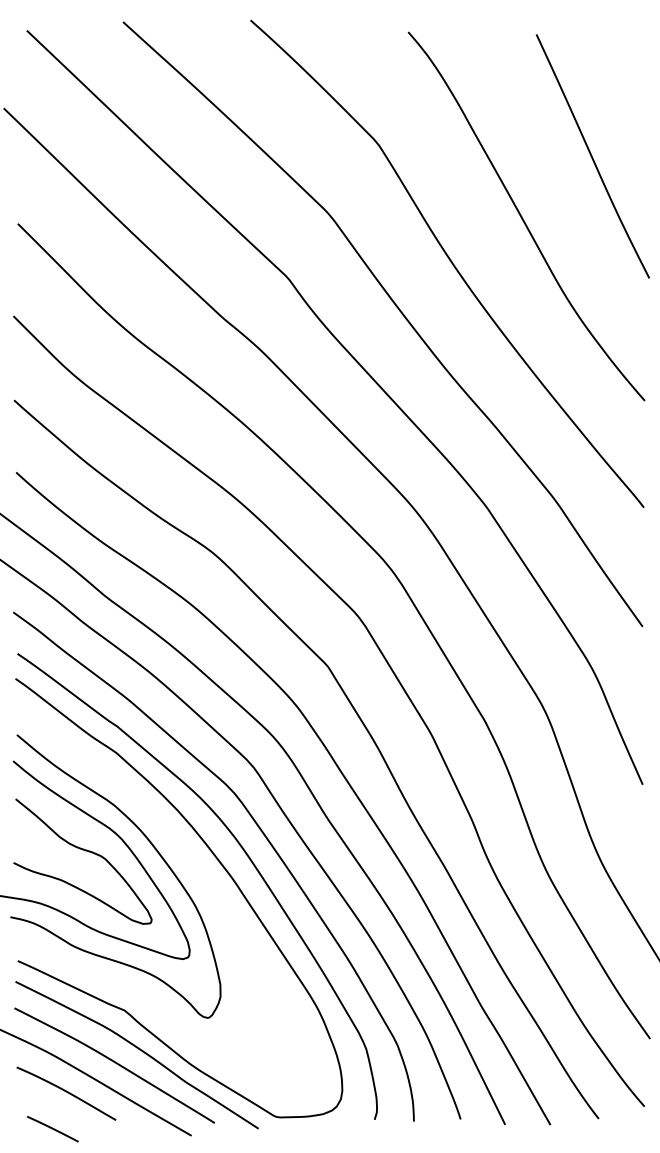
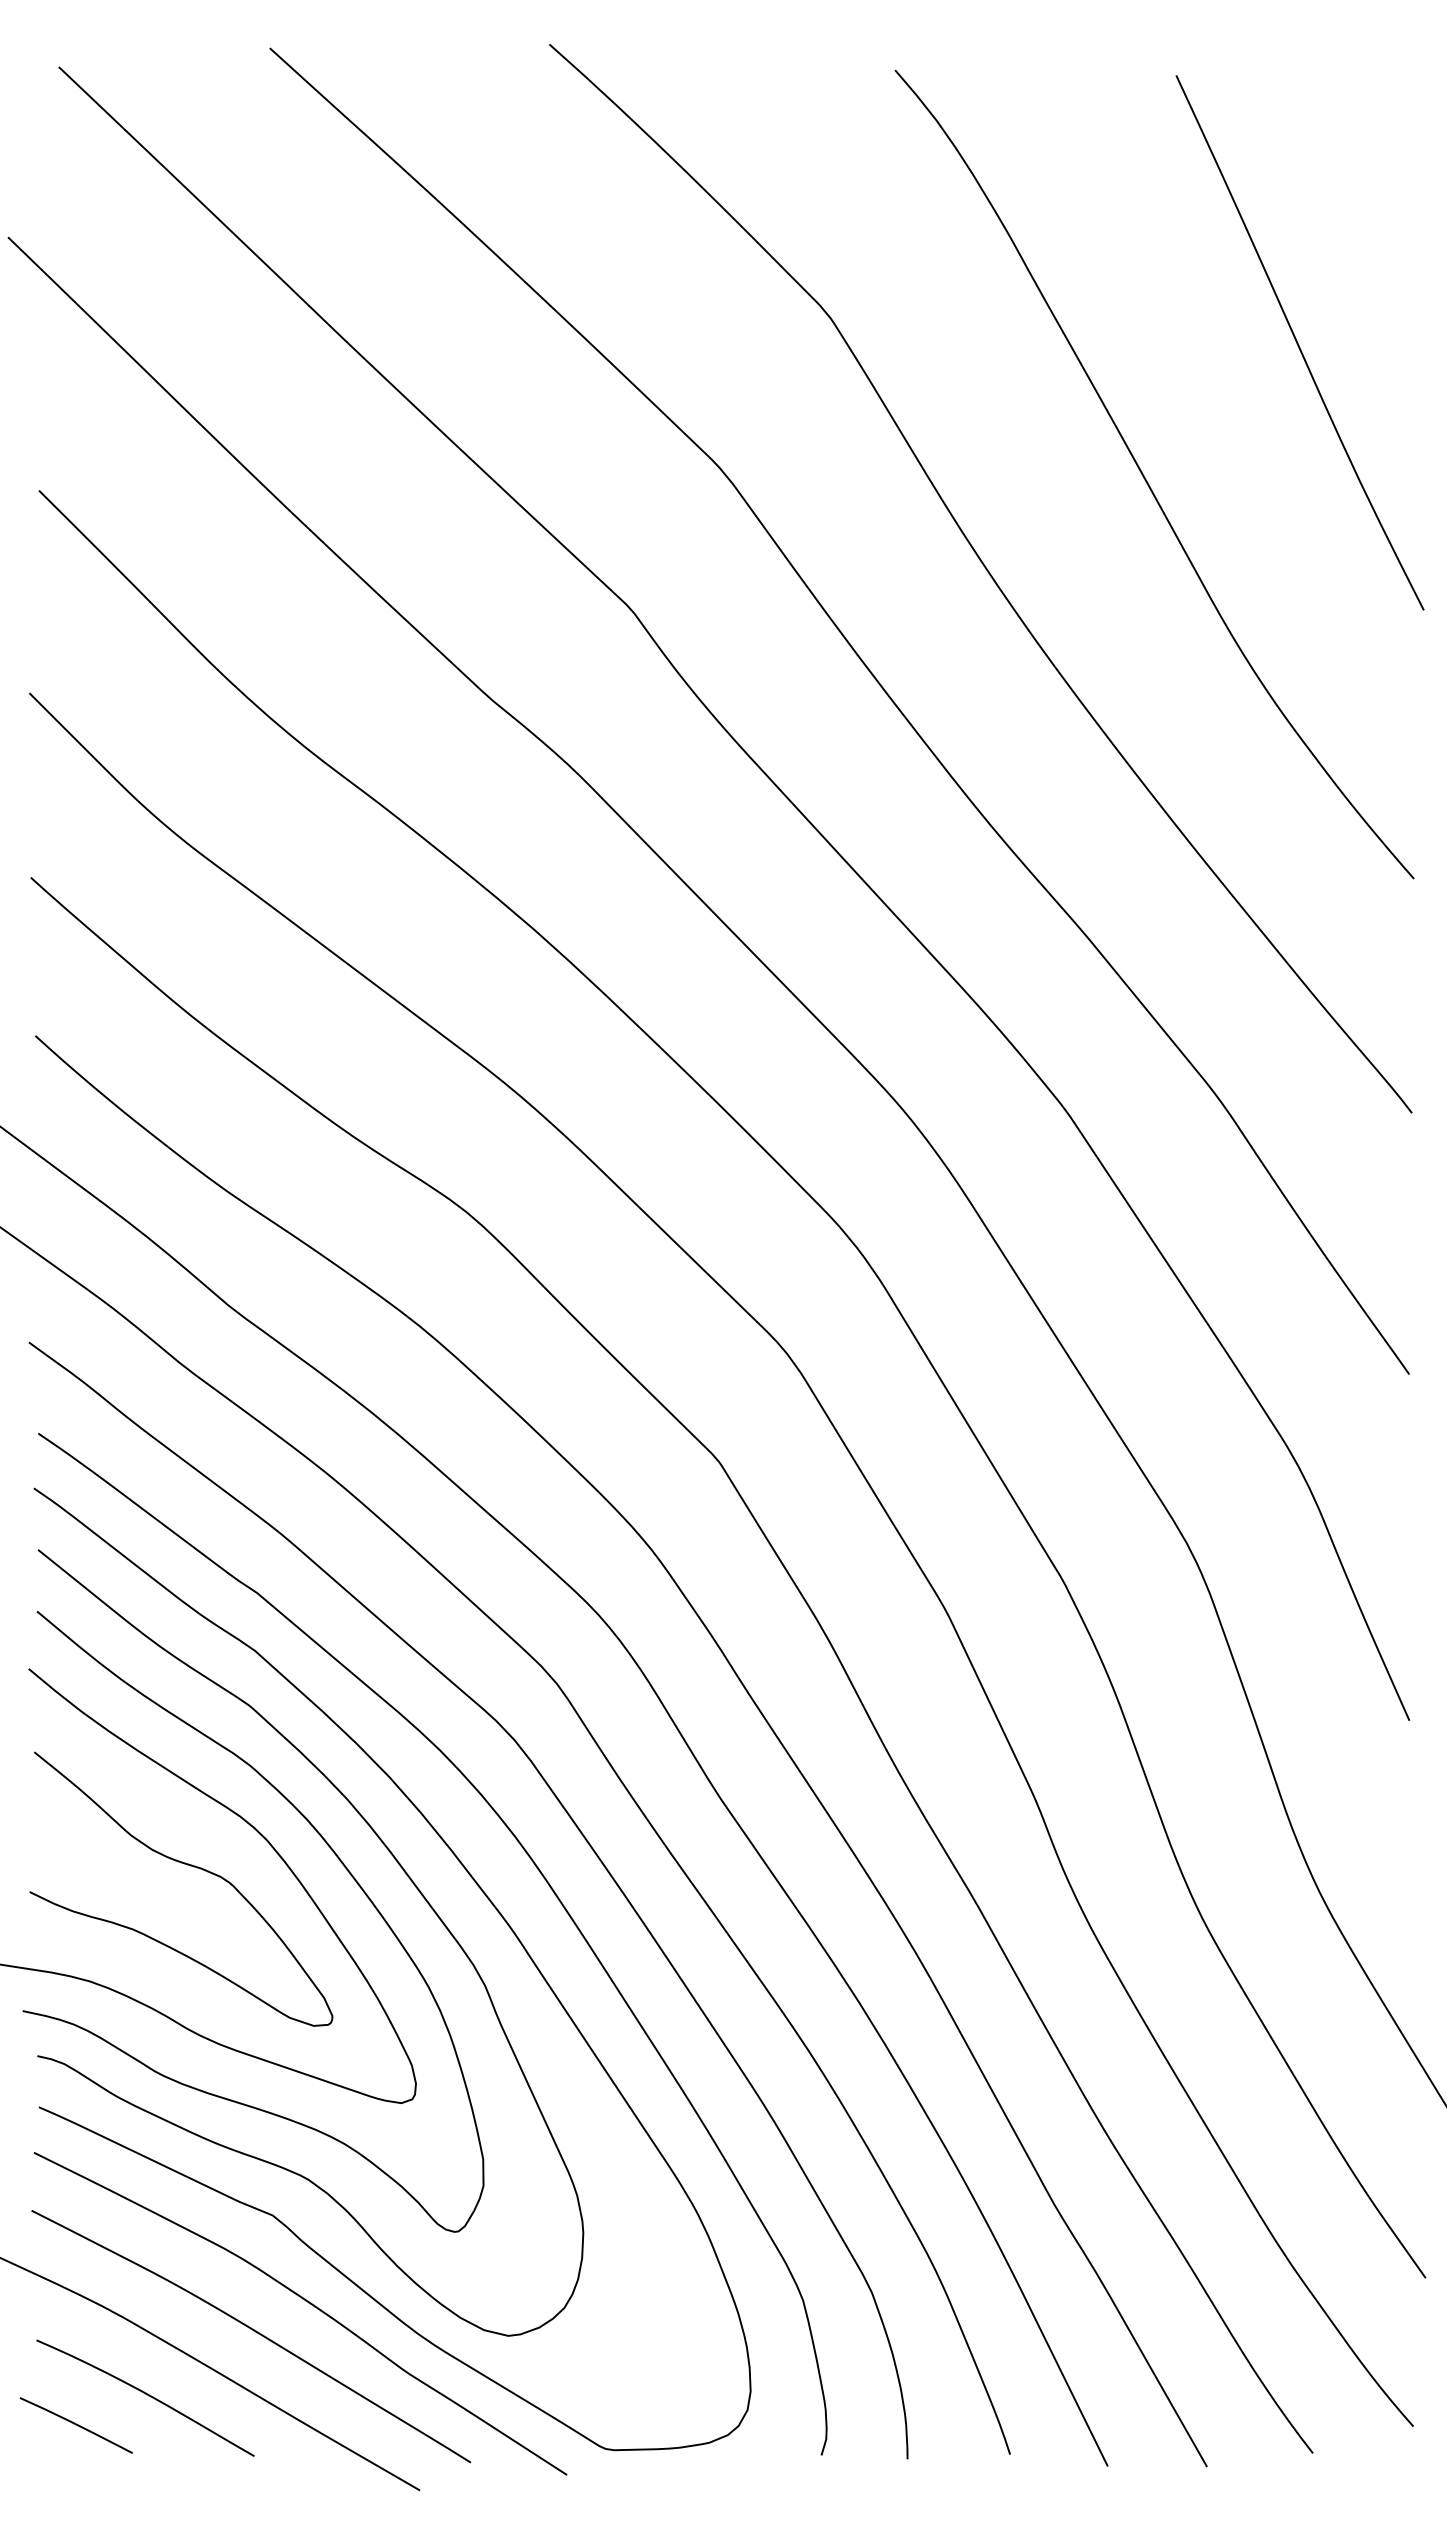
curve: (185, 856) -> (406, 1877), added
line: (52, 1129) -> (75, 2426), moved

